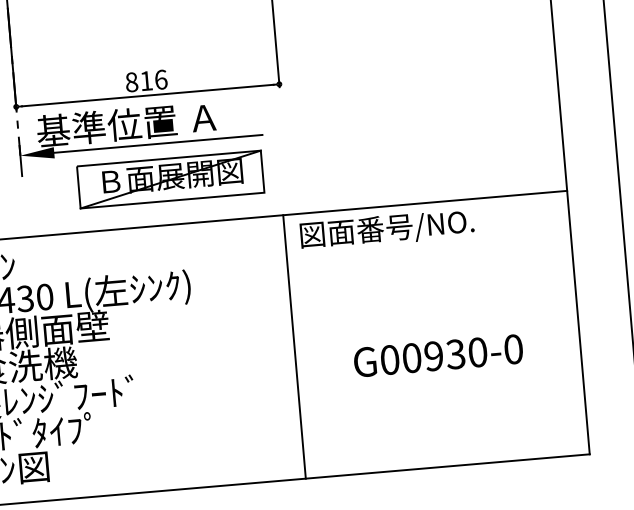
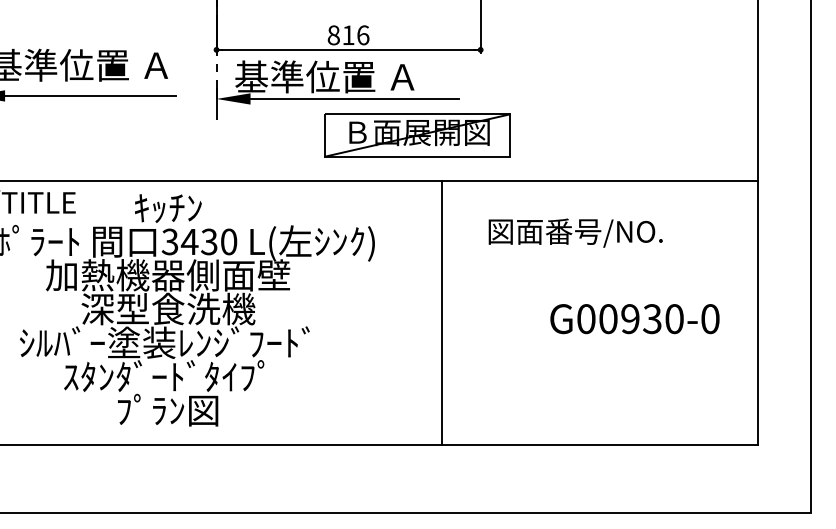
part: (170, 179) -> (417, 135), moved
text: (386, 229) -> (575, 232), moved
line: (294, 346) -> (442, 312), moved
text: (438, 356) -> (634, 319), moved

